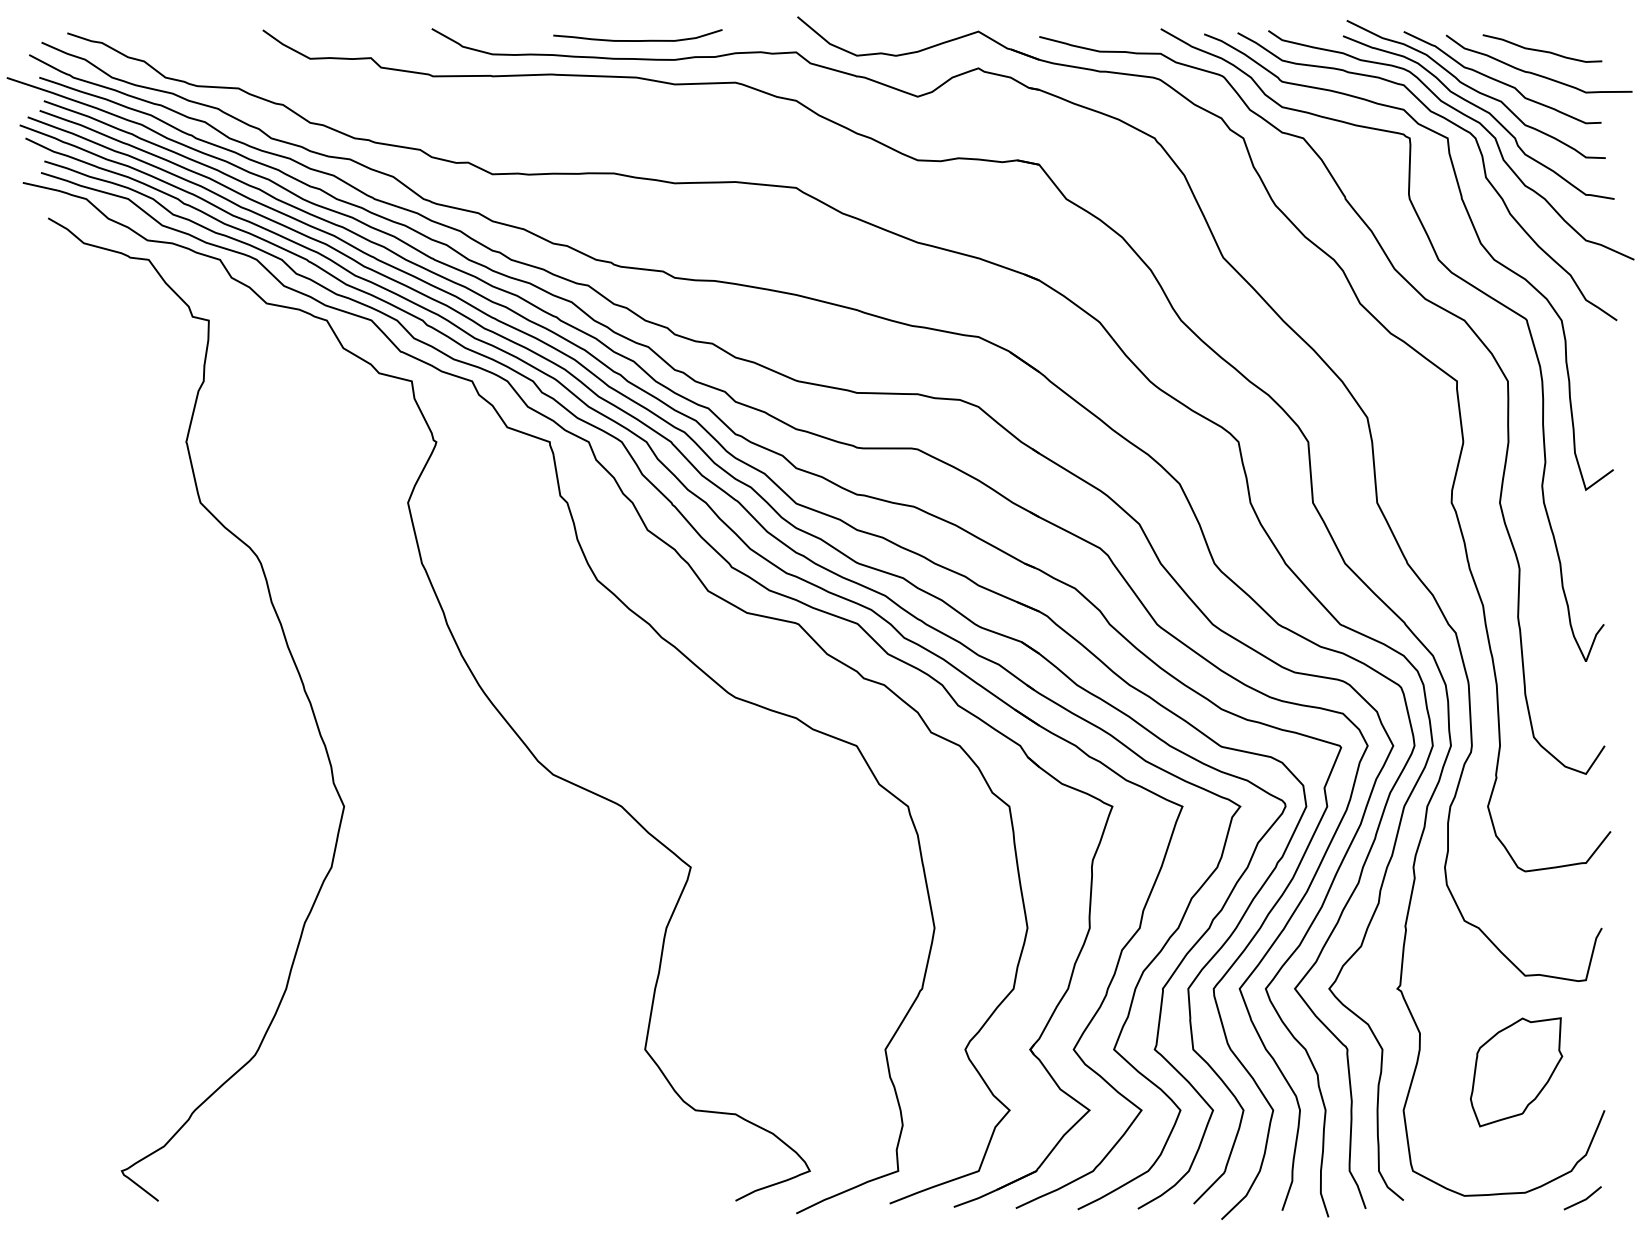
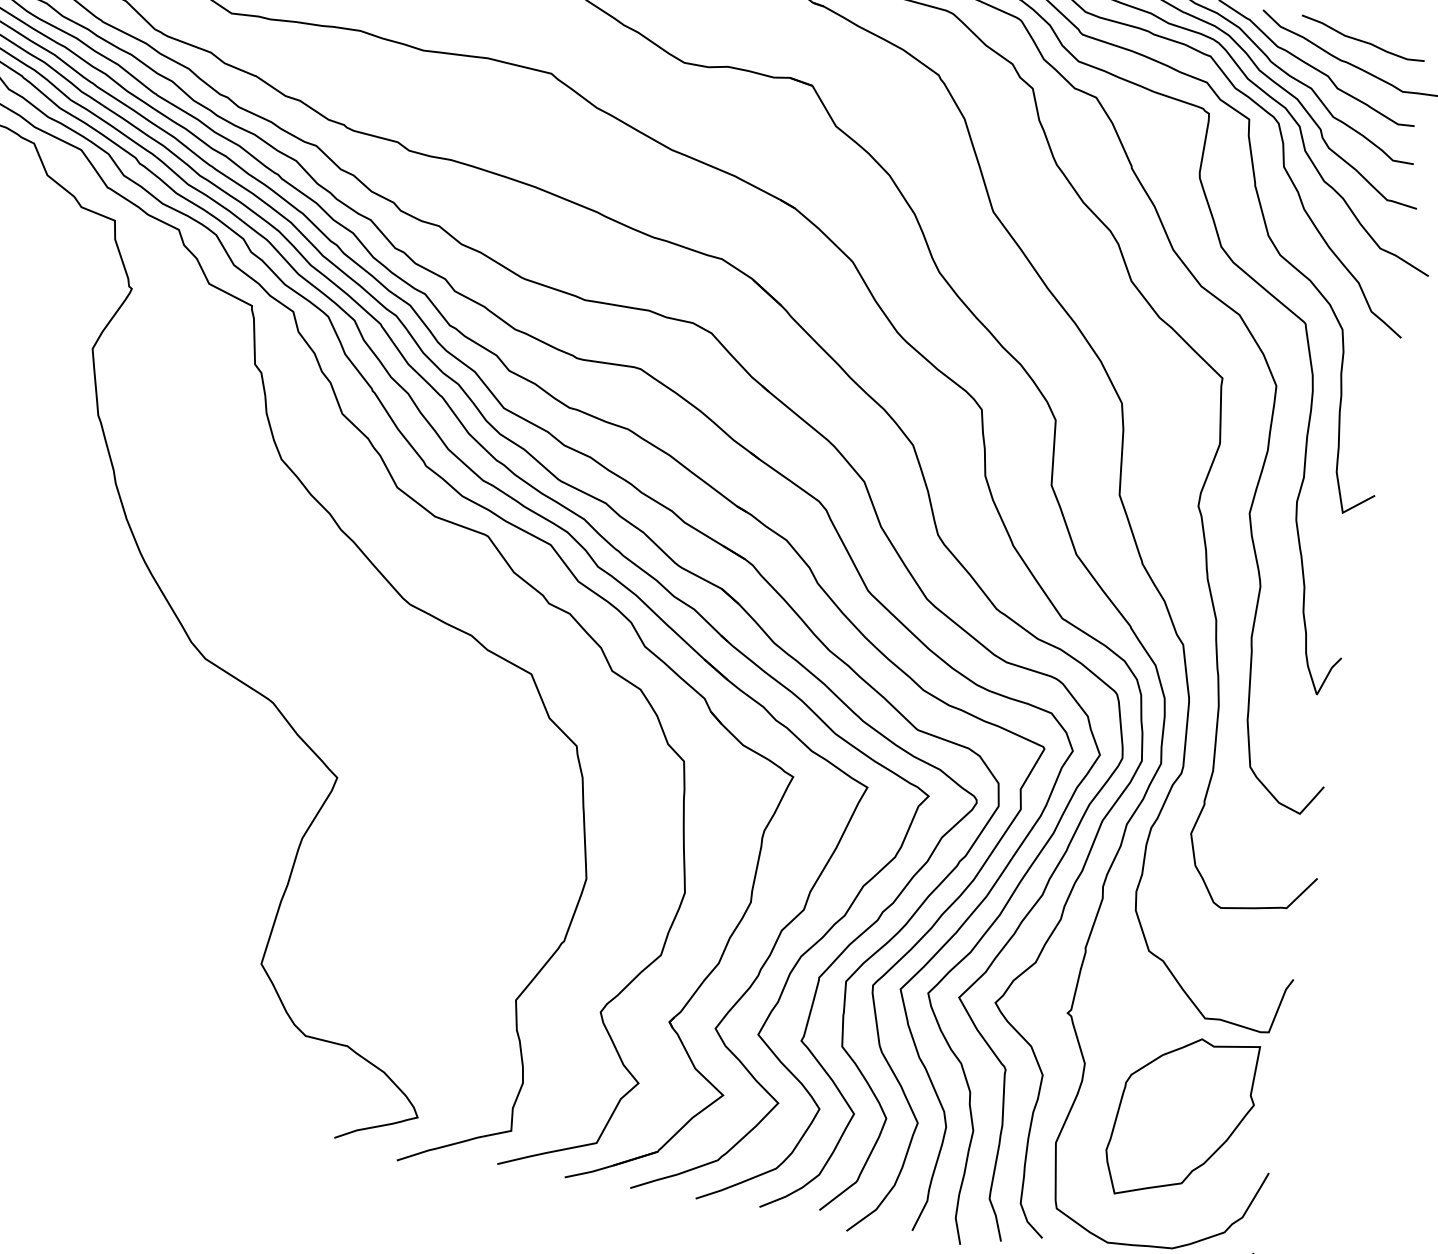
part: (1516, 1072) -> (1181, 1119), size x1.43

